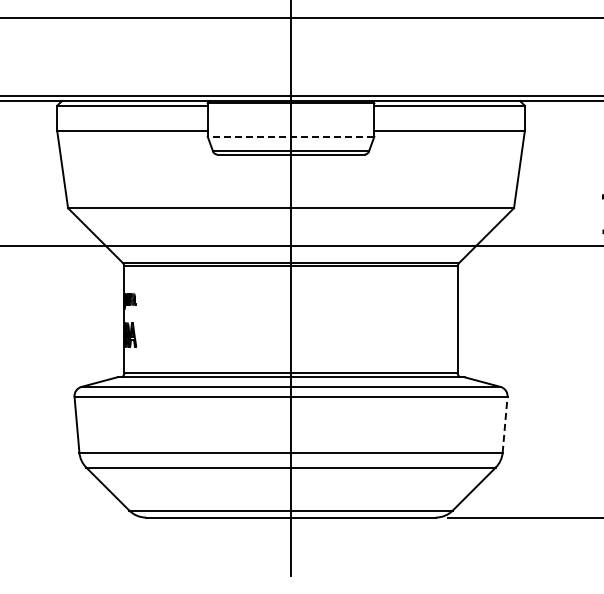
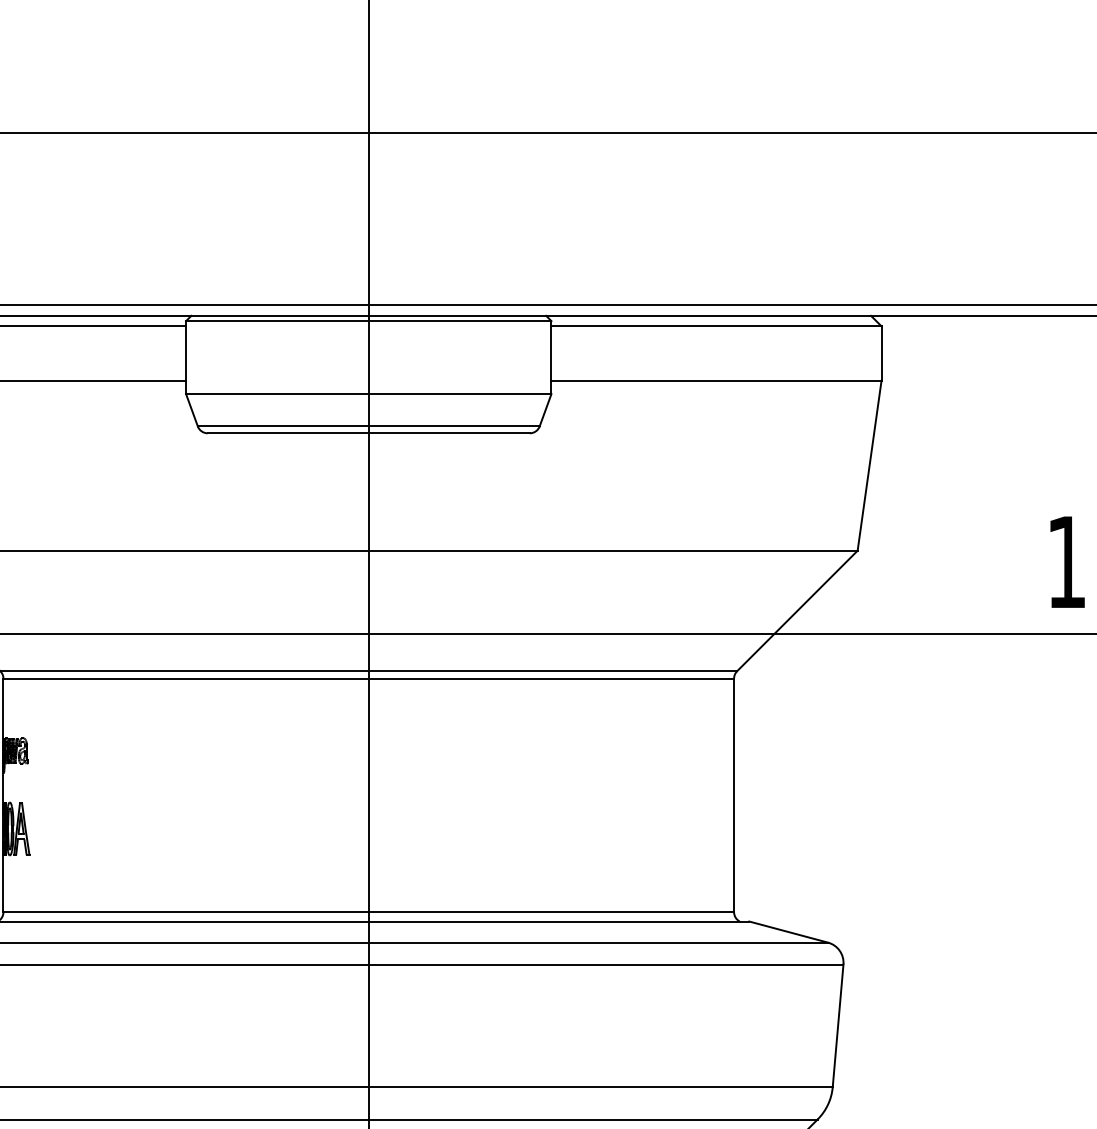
line: (290, 136) -> (367, 393), dashed -> solid
line: (505, 424) -> (838, 1025), dashed -> solid

